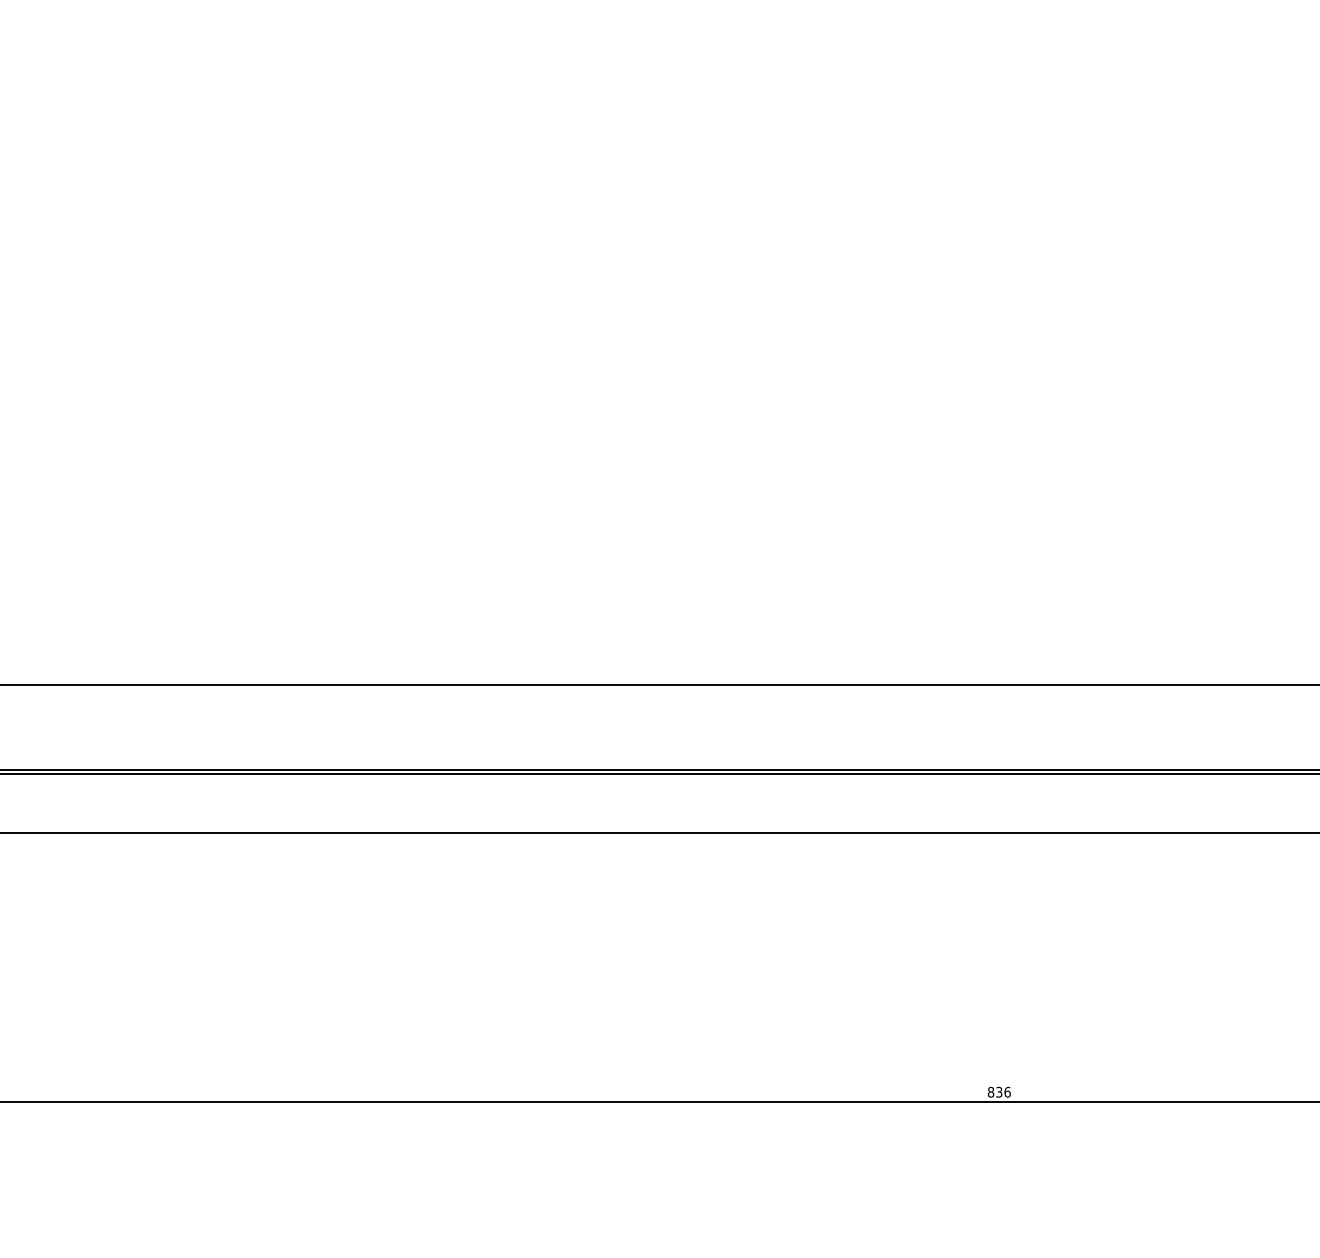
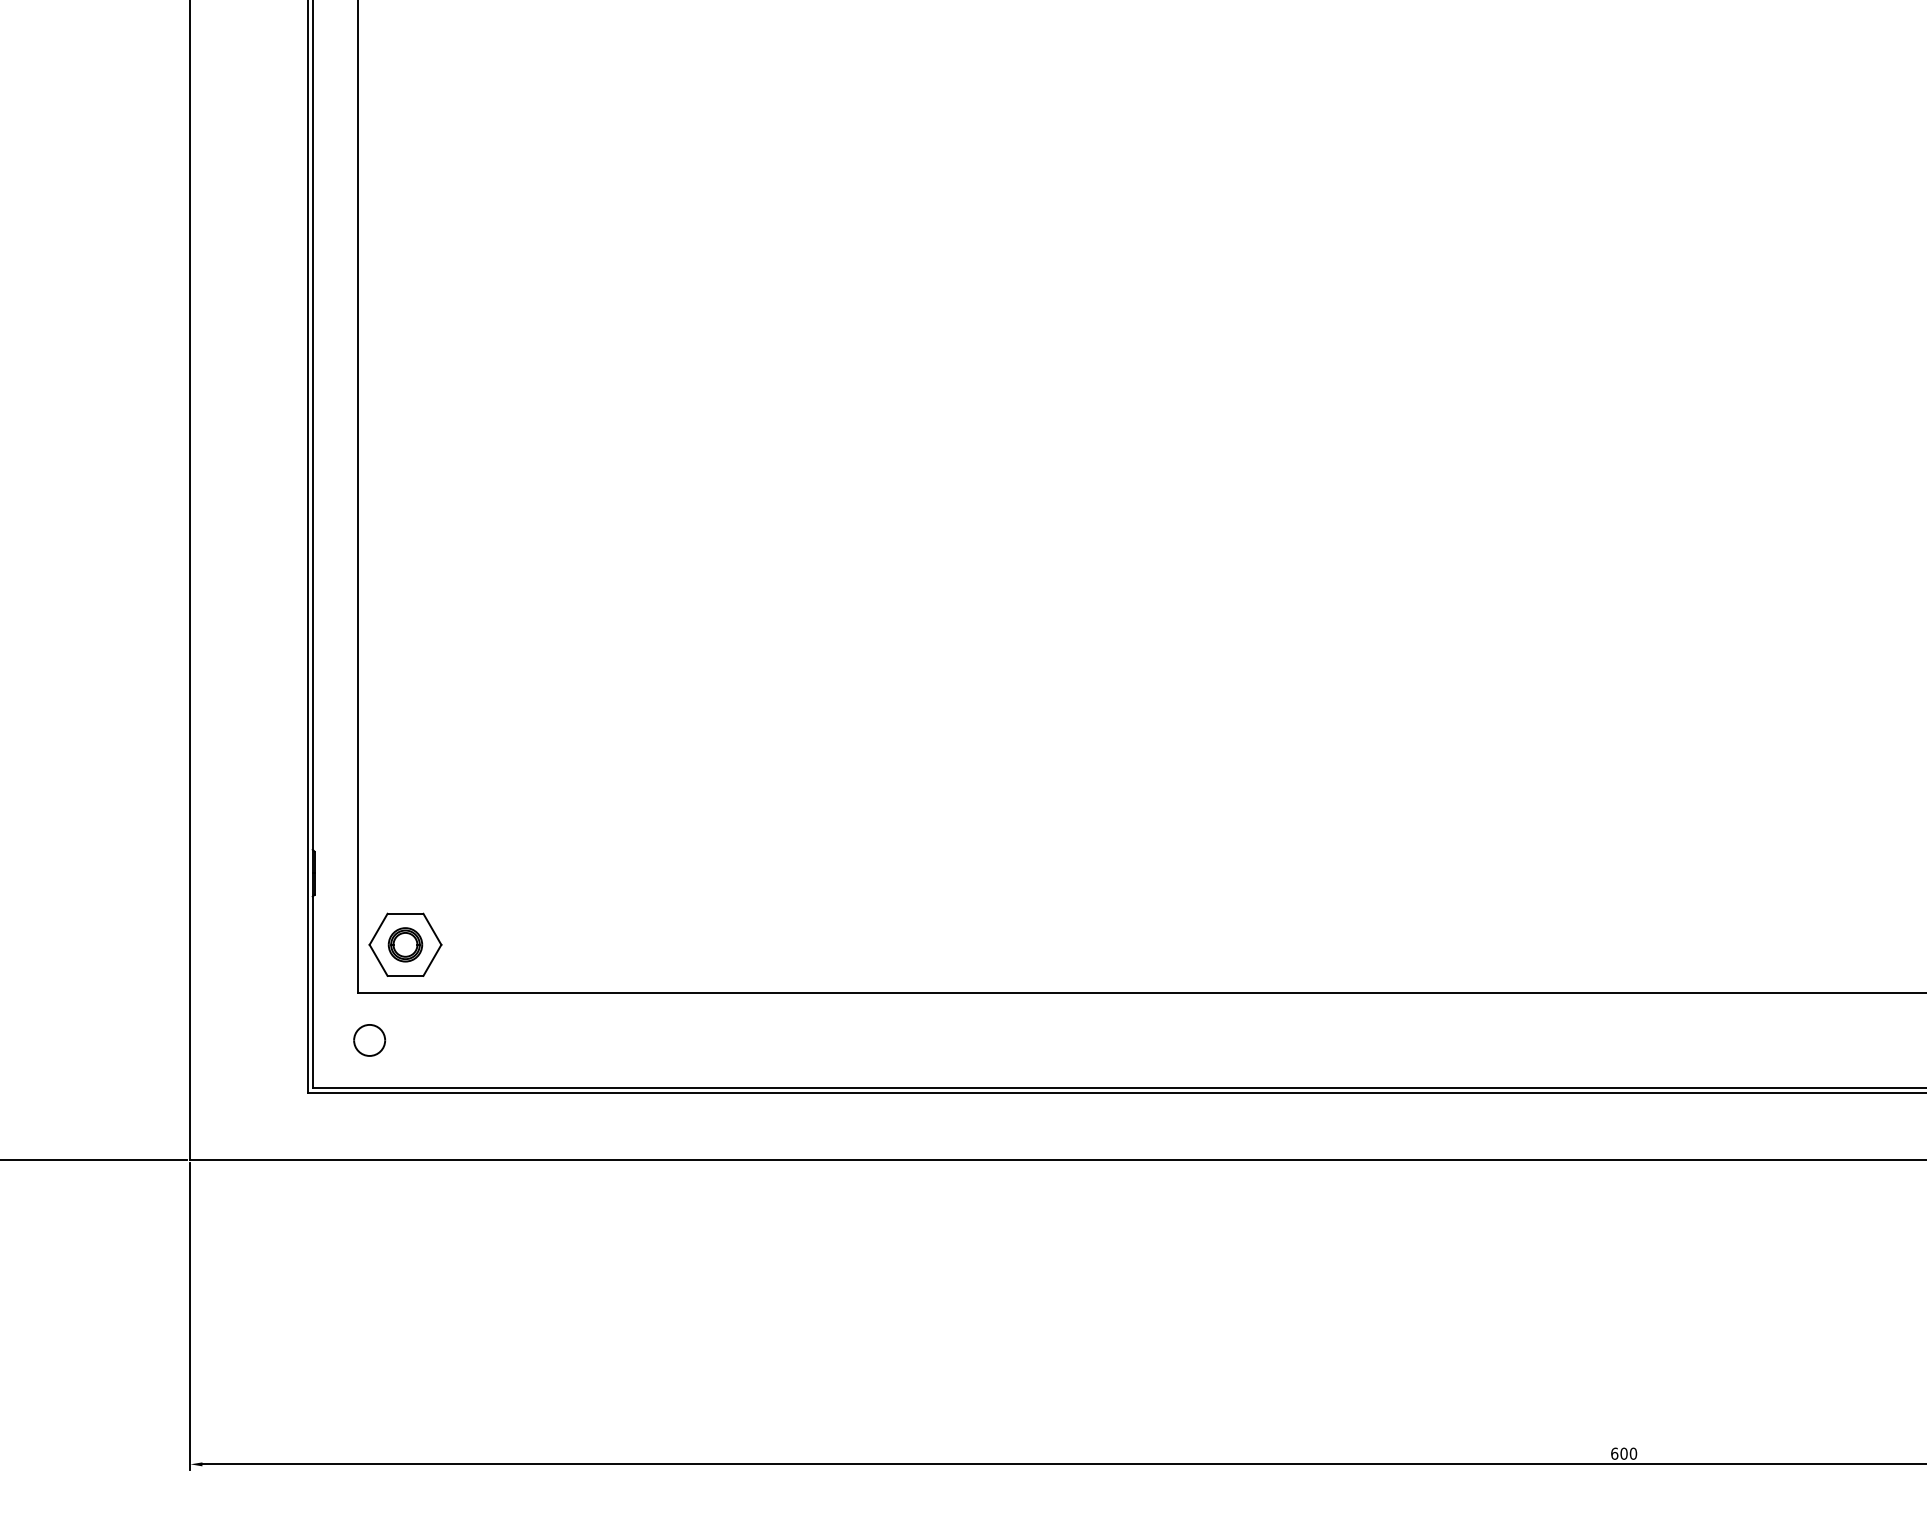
text: (999, 1092) -> (1624, 1453), 836 -> 600

